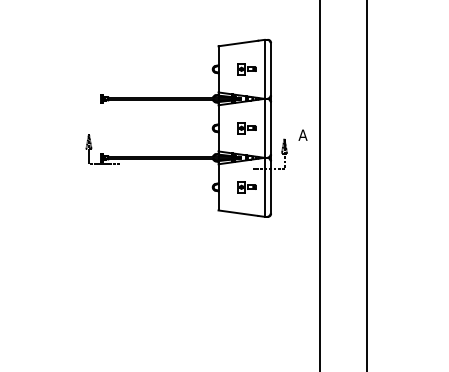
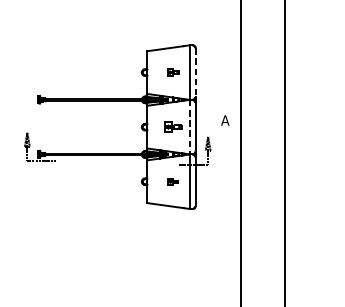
part: (246, 69) -> (173, 72), size x0.7
line: (271, 69) -> (196, 72), solid -> dashed
line: (264, 128) -> (189, 127), solid -> dashed
text: (302, 134) -> (224, 119), moved
part: (246, 187) -> (173, 181), size x0.6

